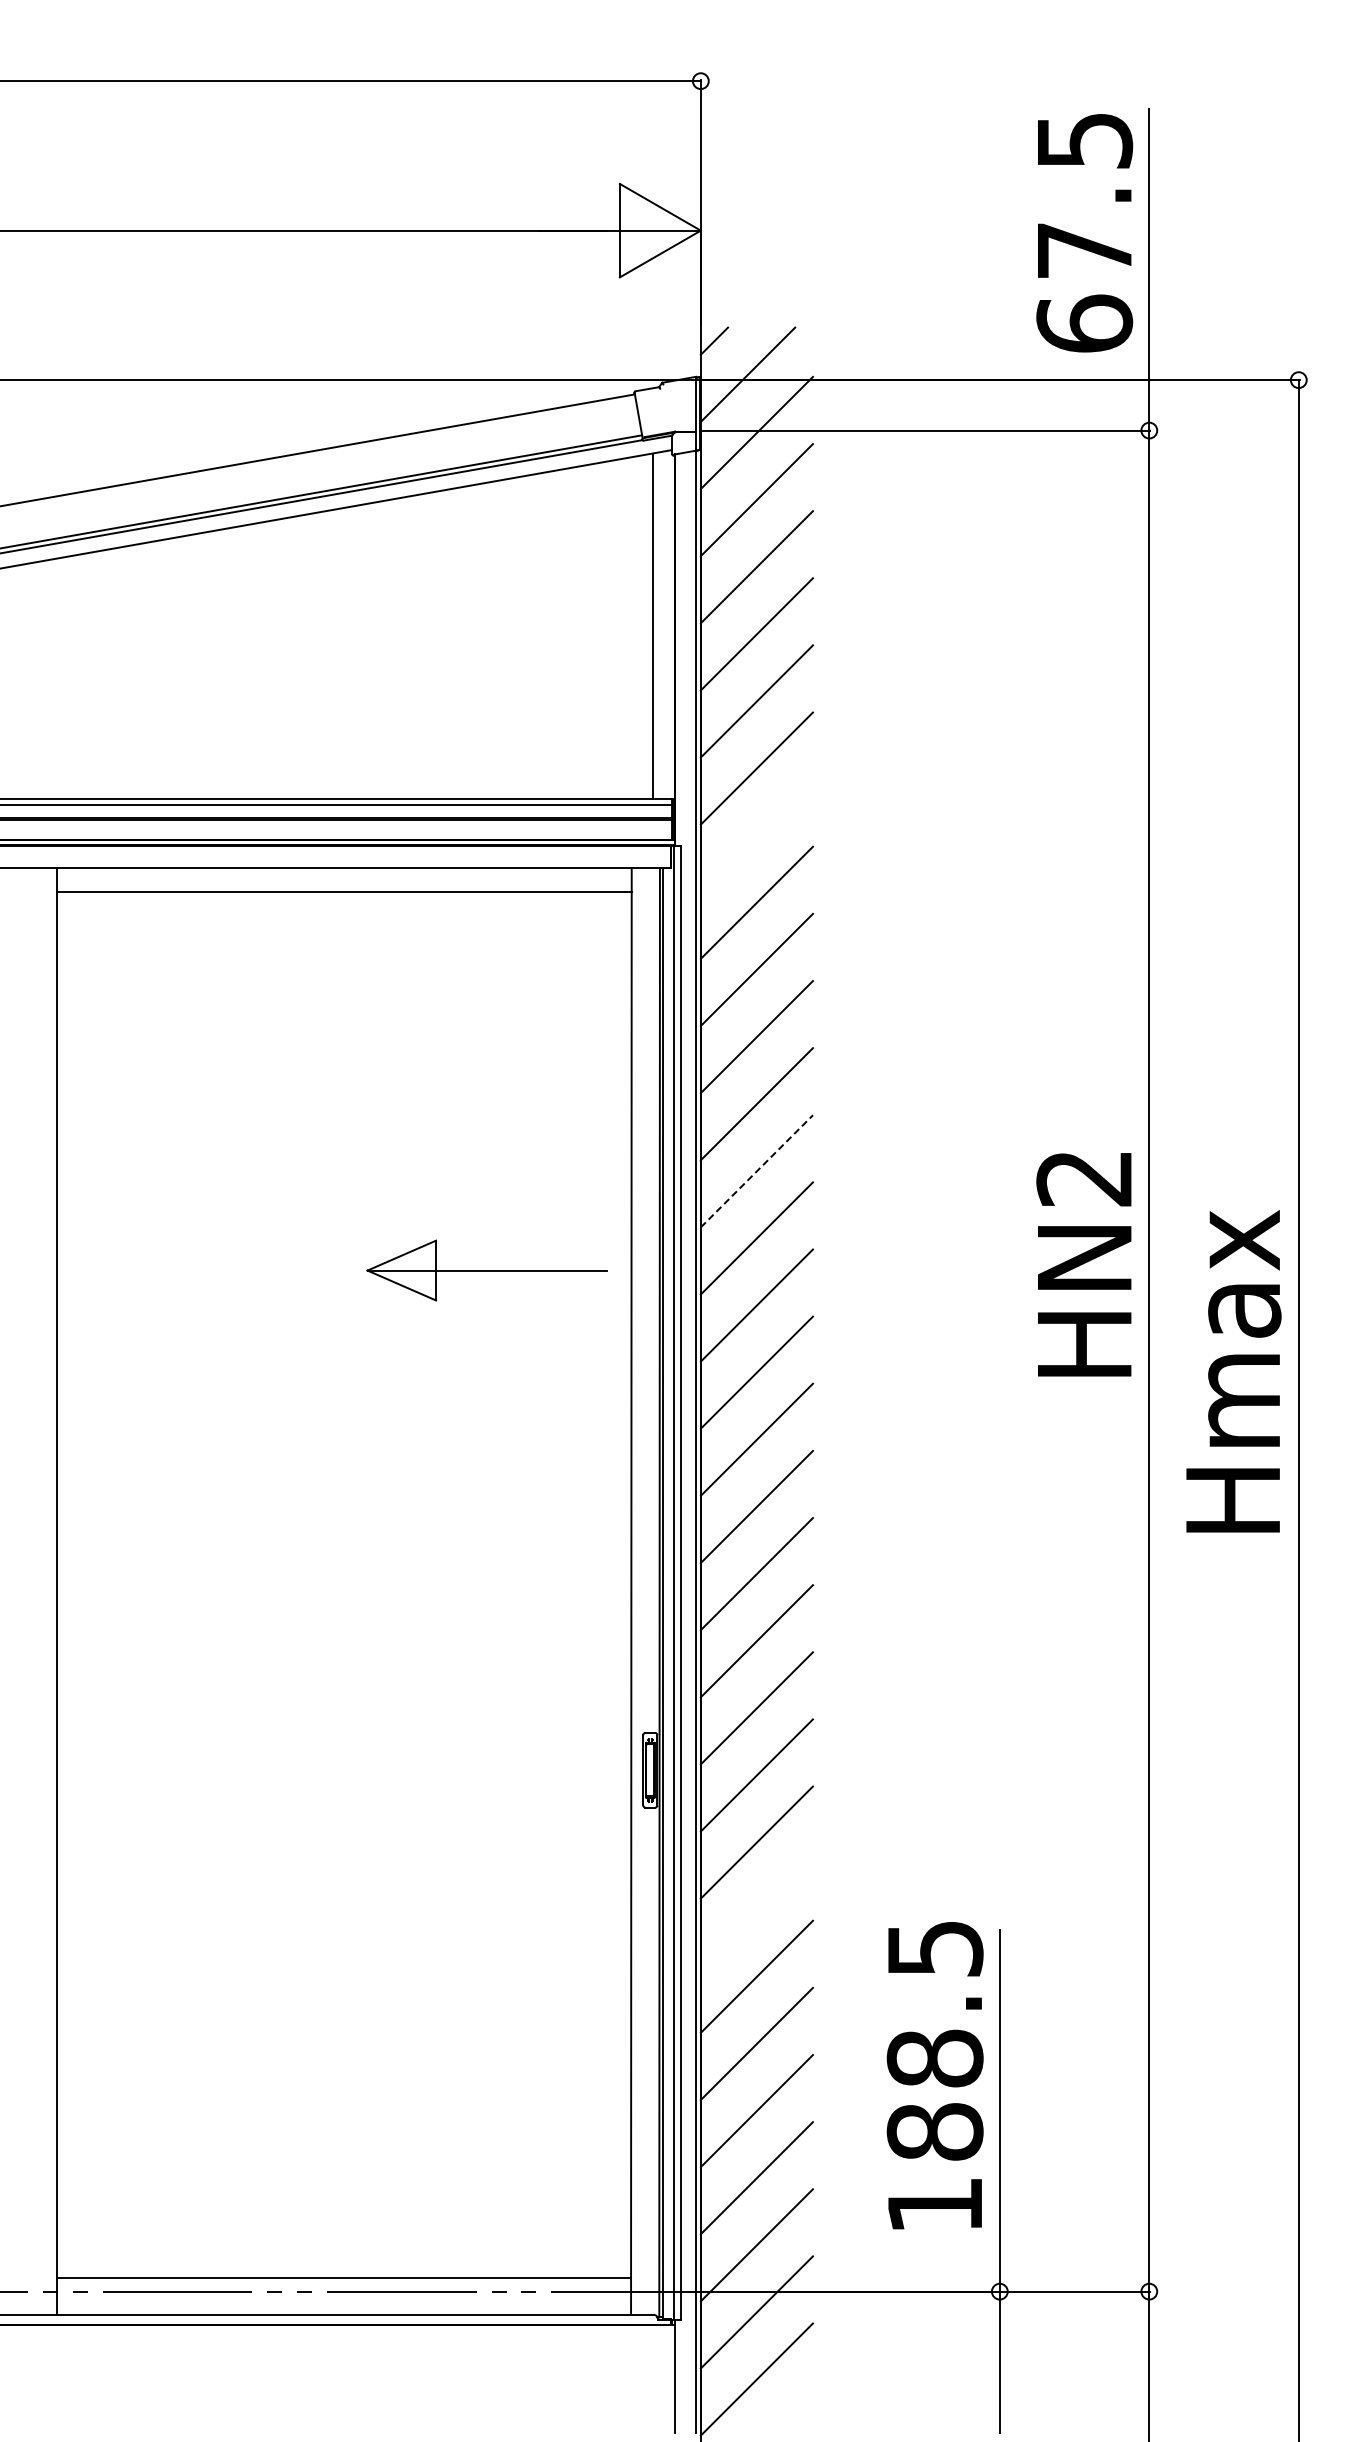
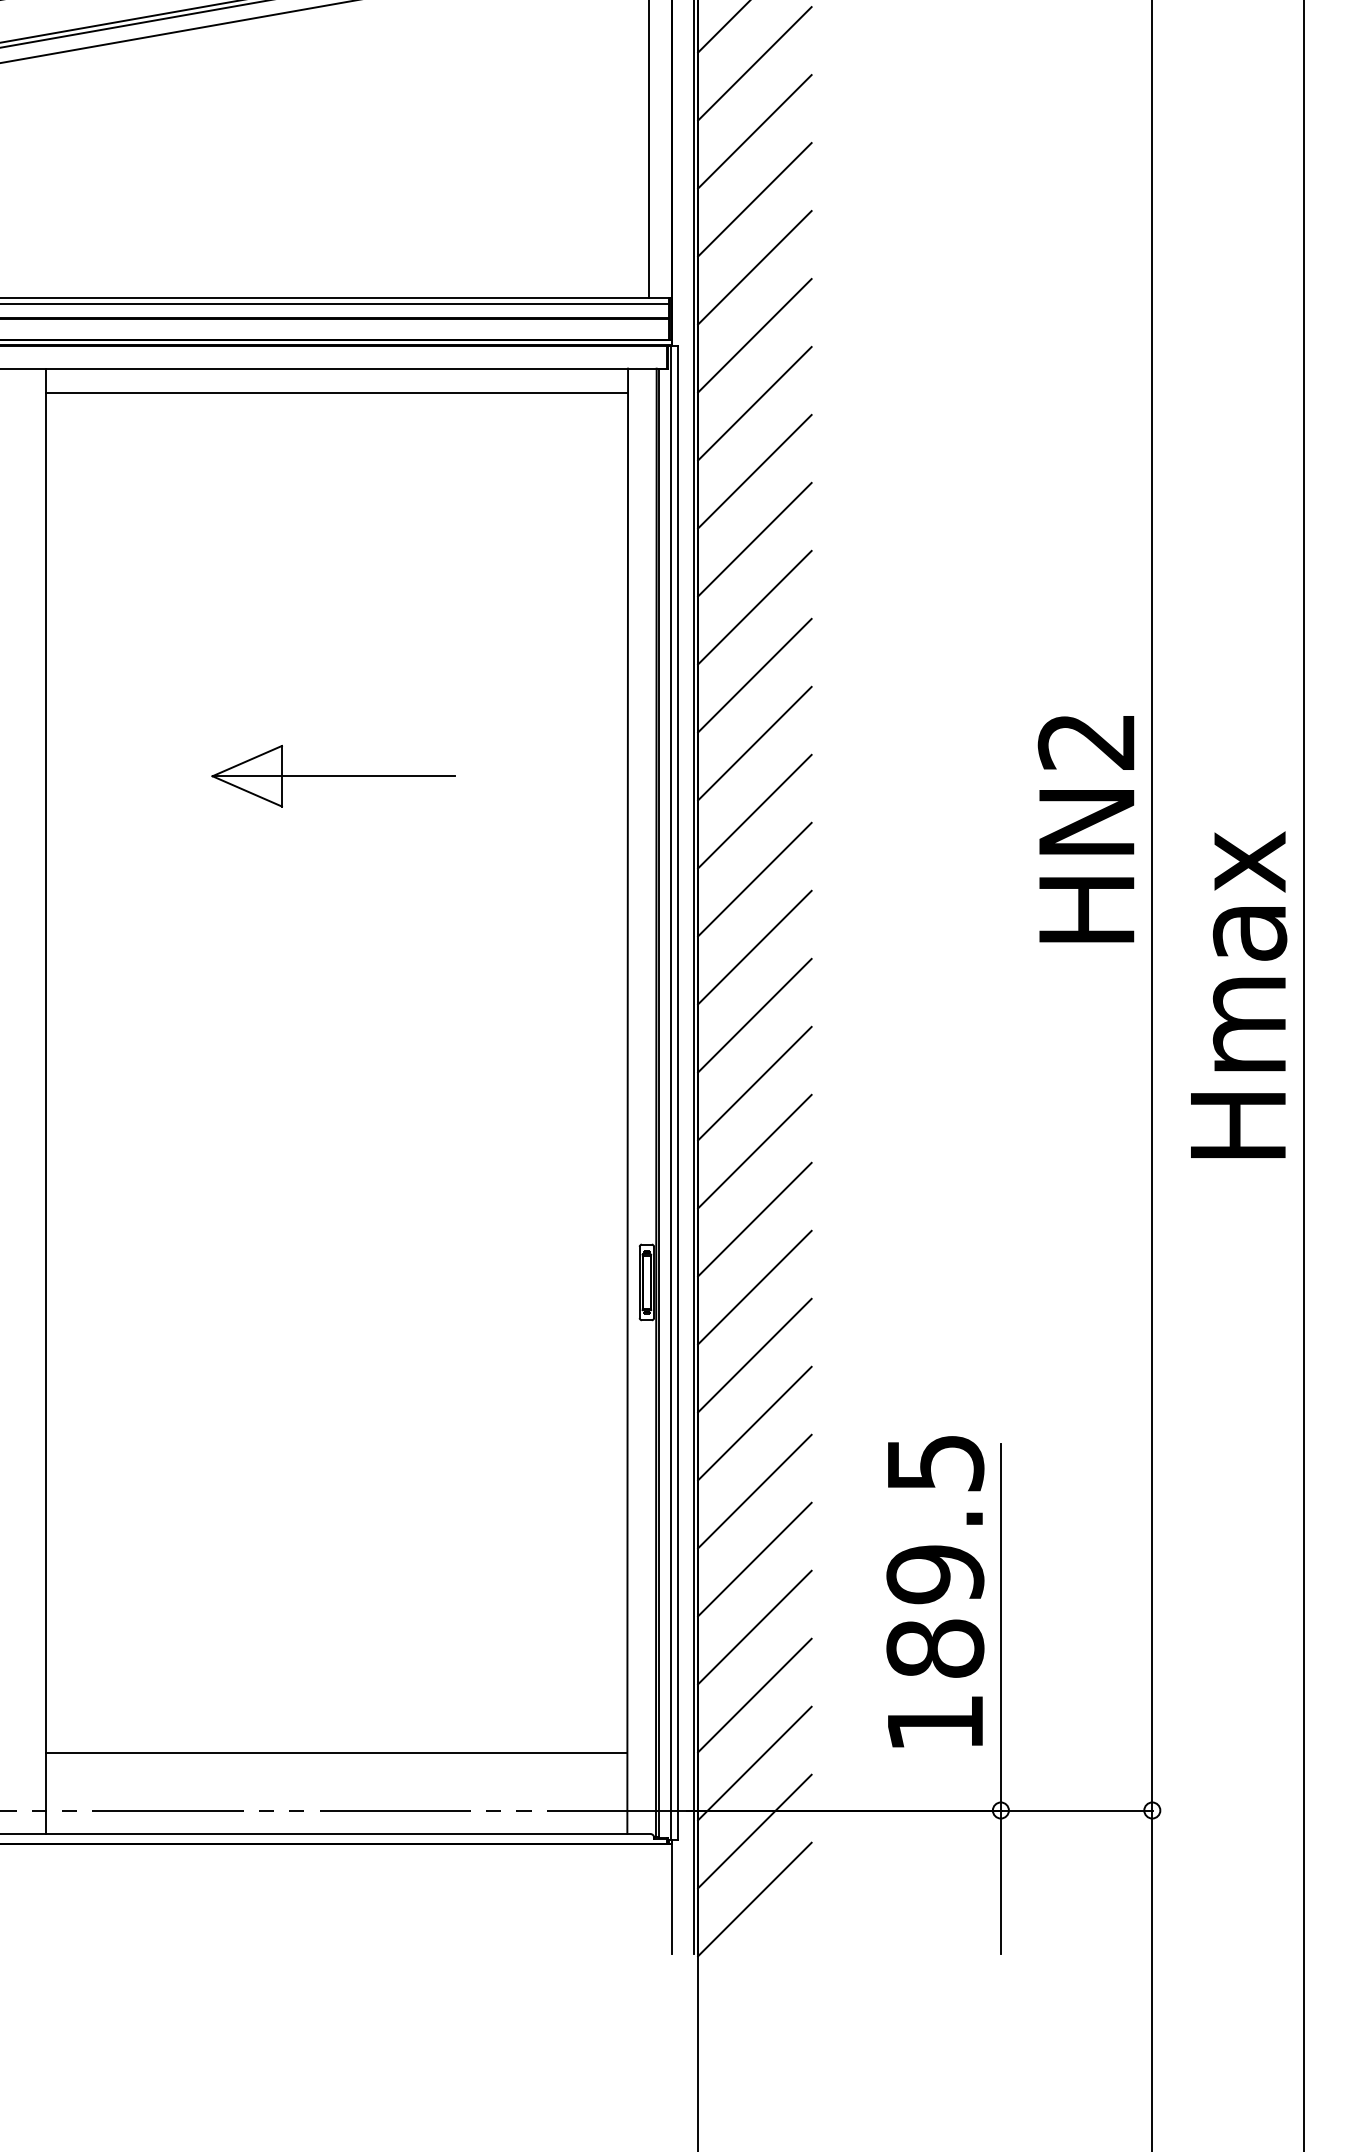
line: (756, 835) -> (754, 335), added
line: (757, 1170) -> (755, 674), dashed -> solid
text: (1083, 1264) -> (1085, 828), moved
part: (486, 1270) -> (333, 776), moved
text: (1233, 1371) -> (1238, 994), moved
line: (756, 1909) -> (754, 1423), added
text: (934, 2058) -> (934, 1574), 188.5 -> 189.5
line: (344, 2278) -> (337, 1753), moved

